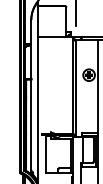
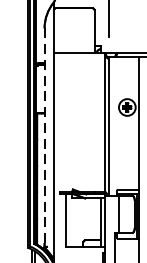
line: (31, 95) -> (44, 136), solid -> dashed

